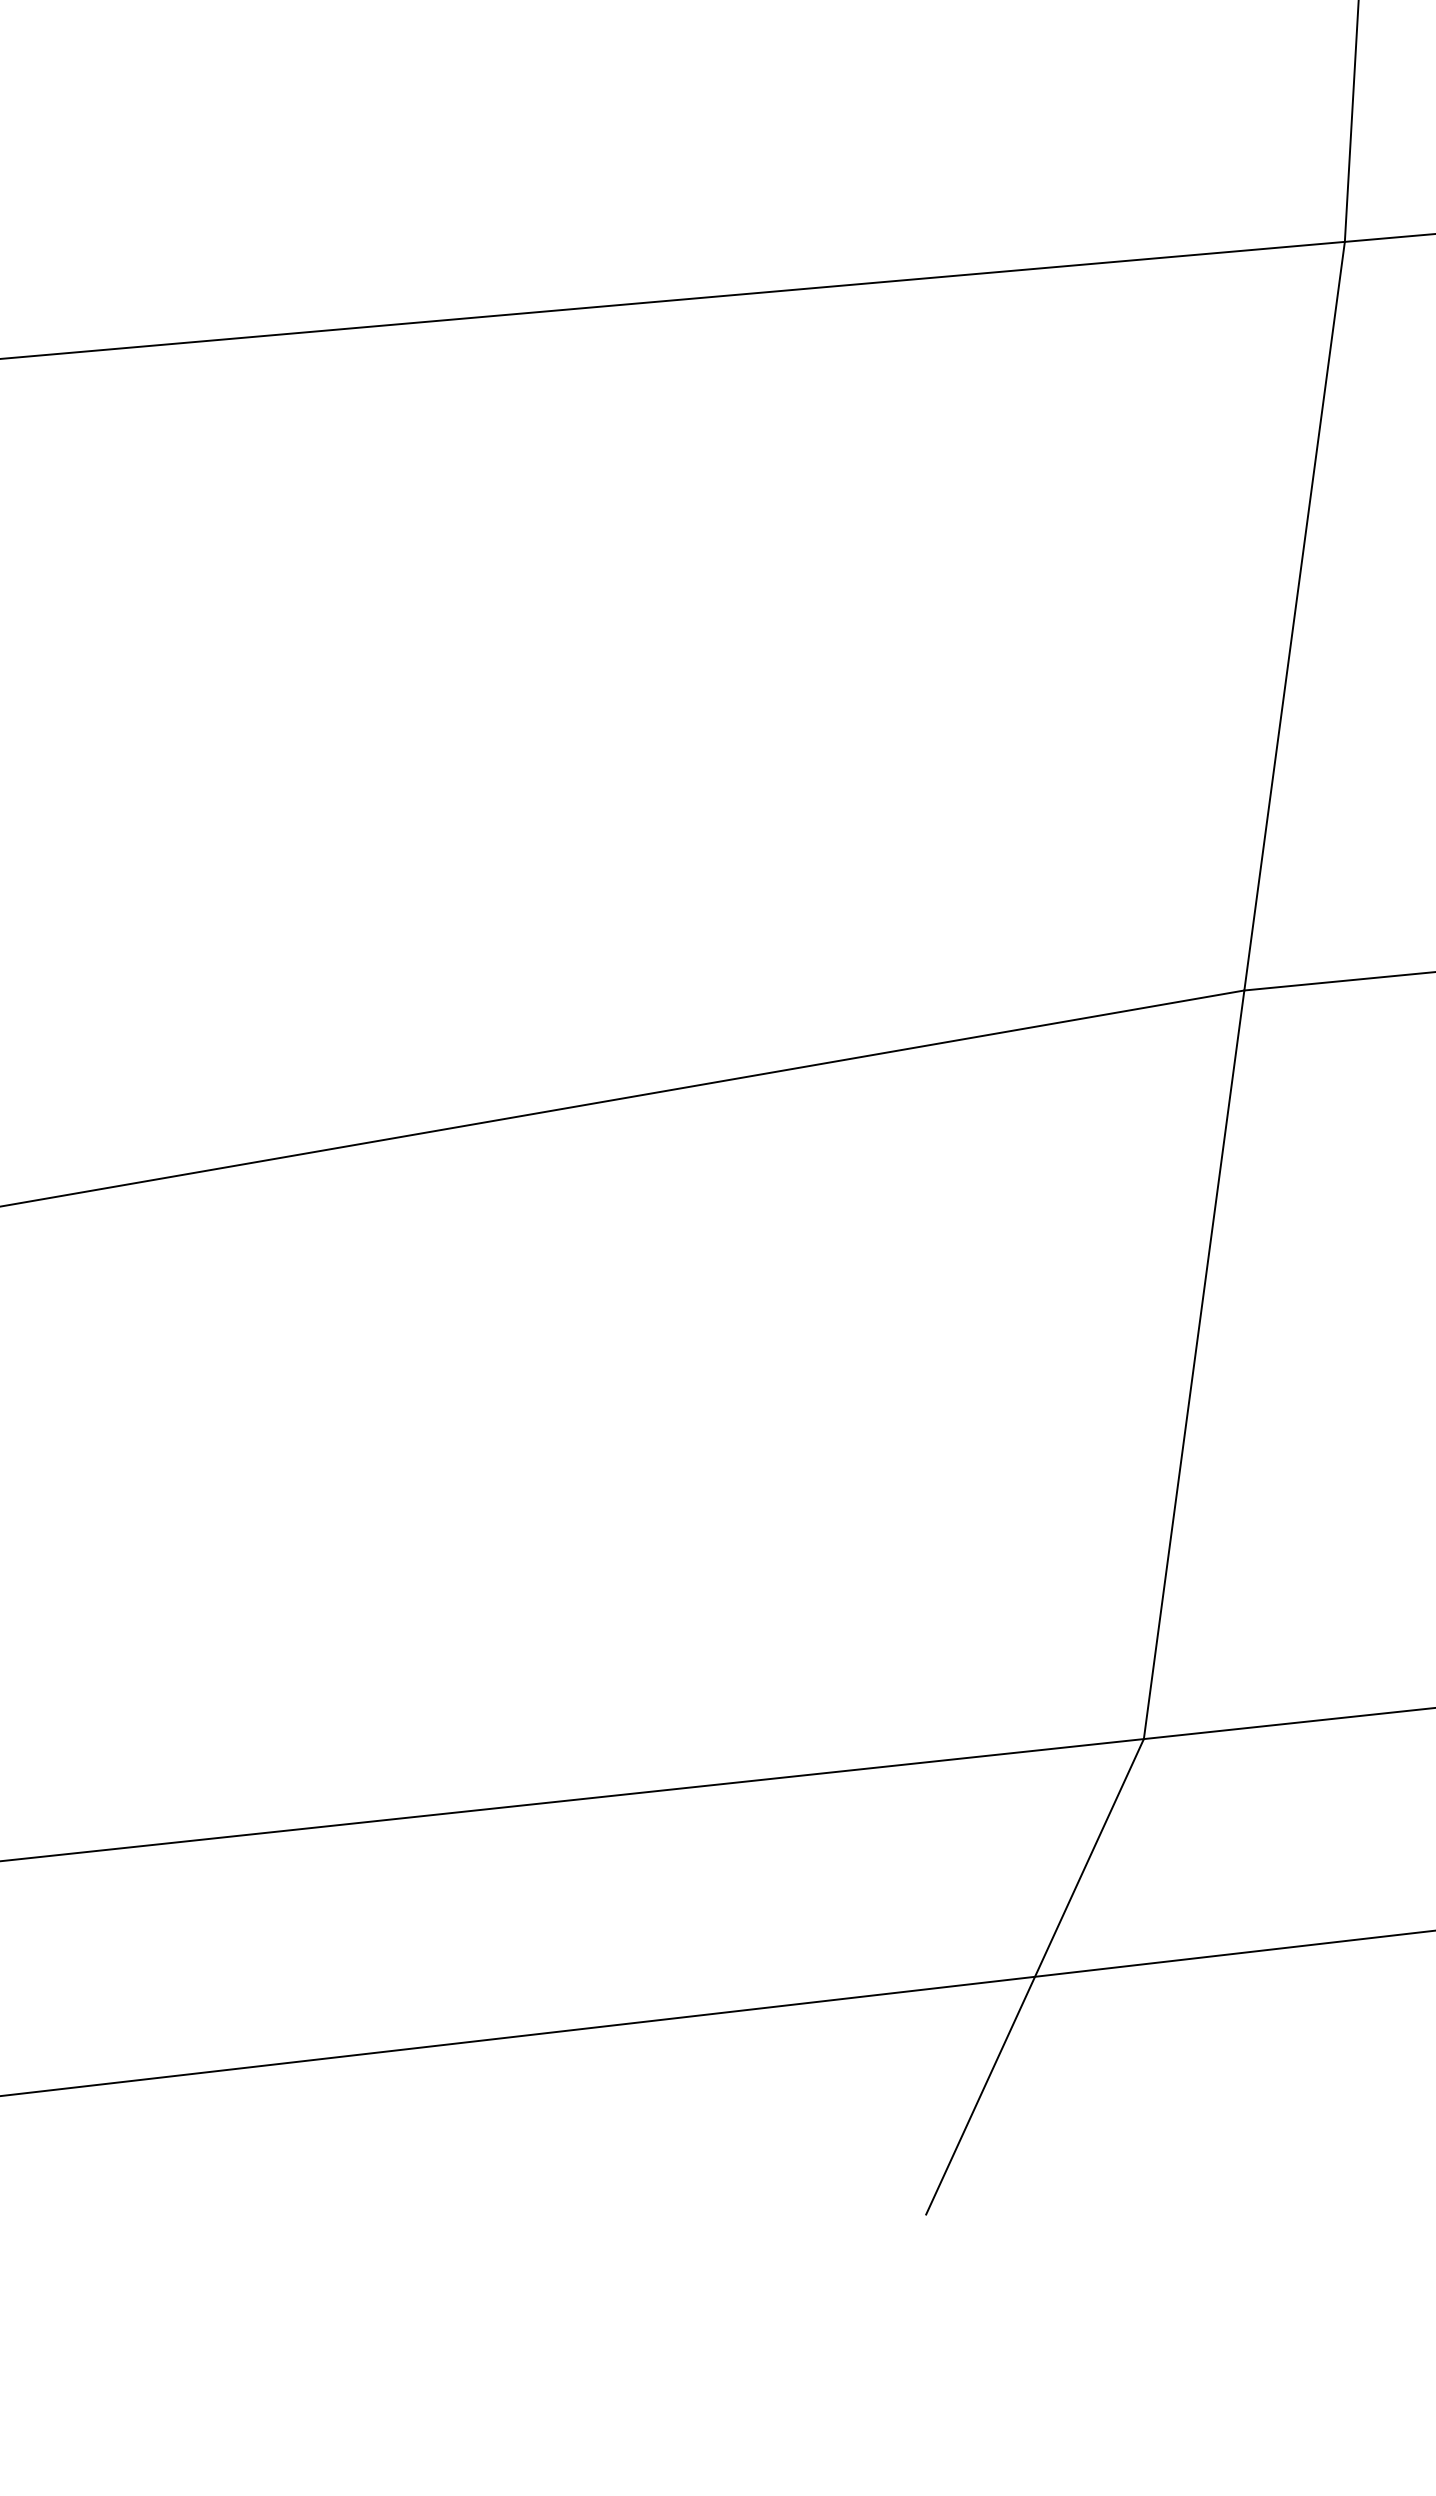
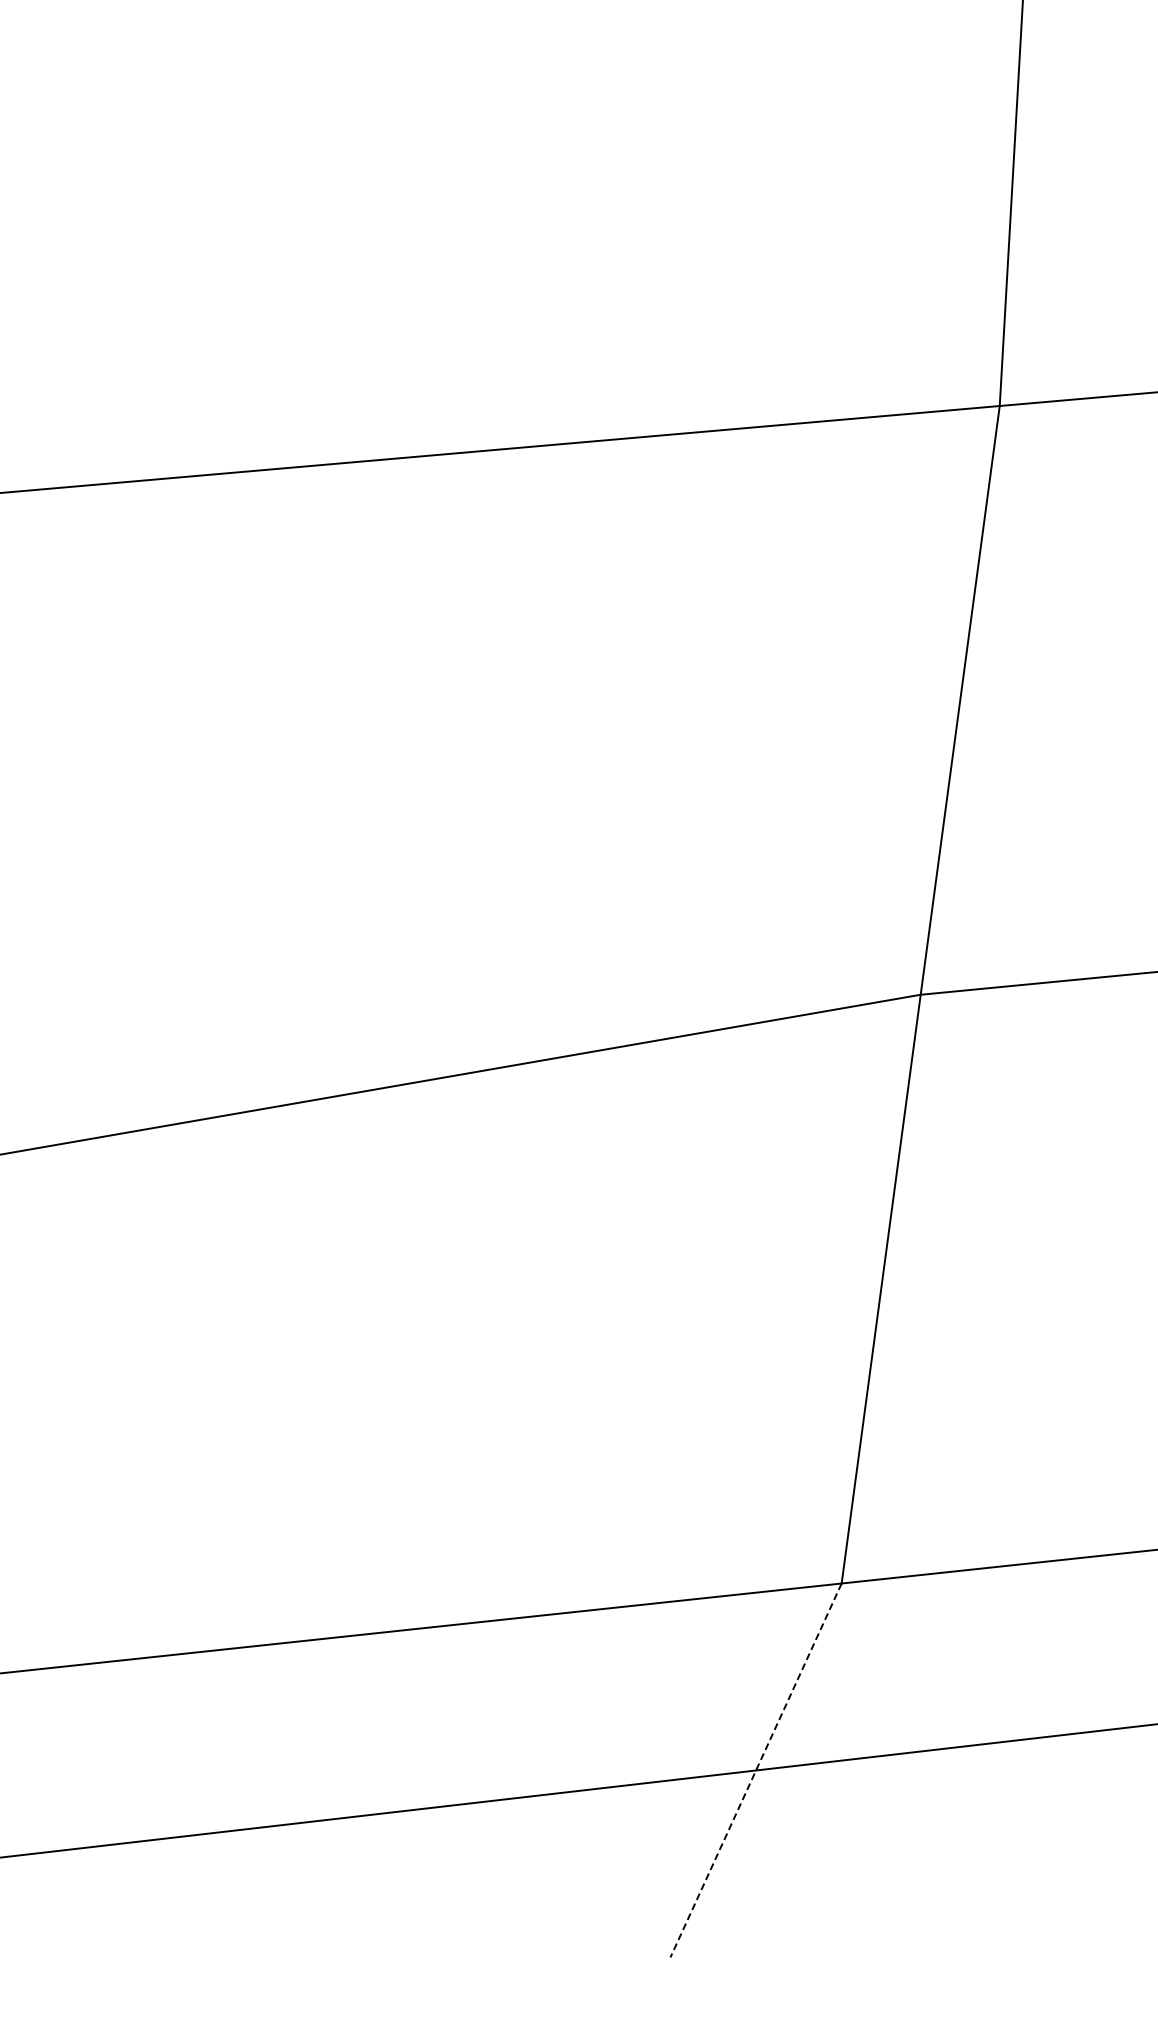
line: (1035, 1976) -> (756, 1770), solid -> dashed

